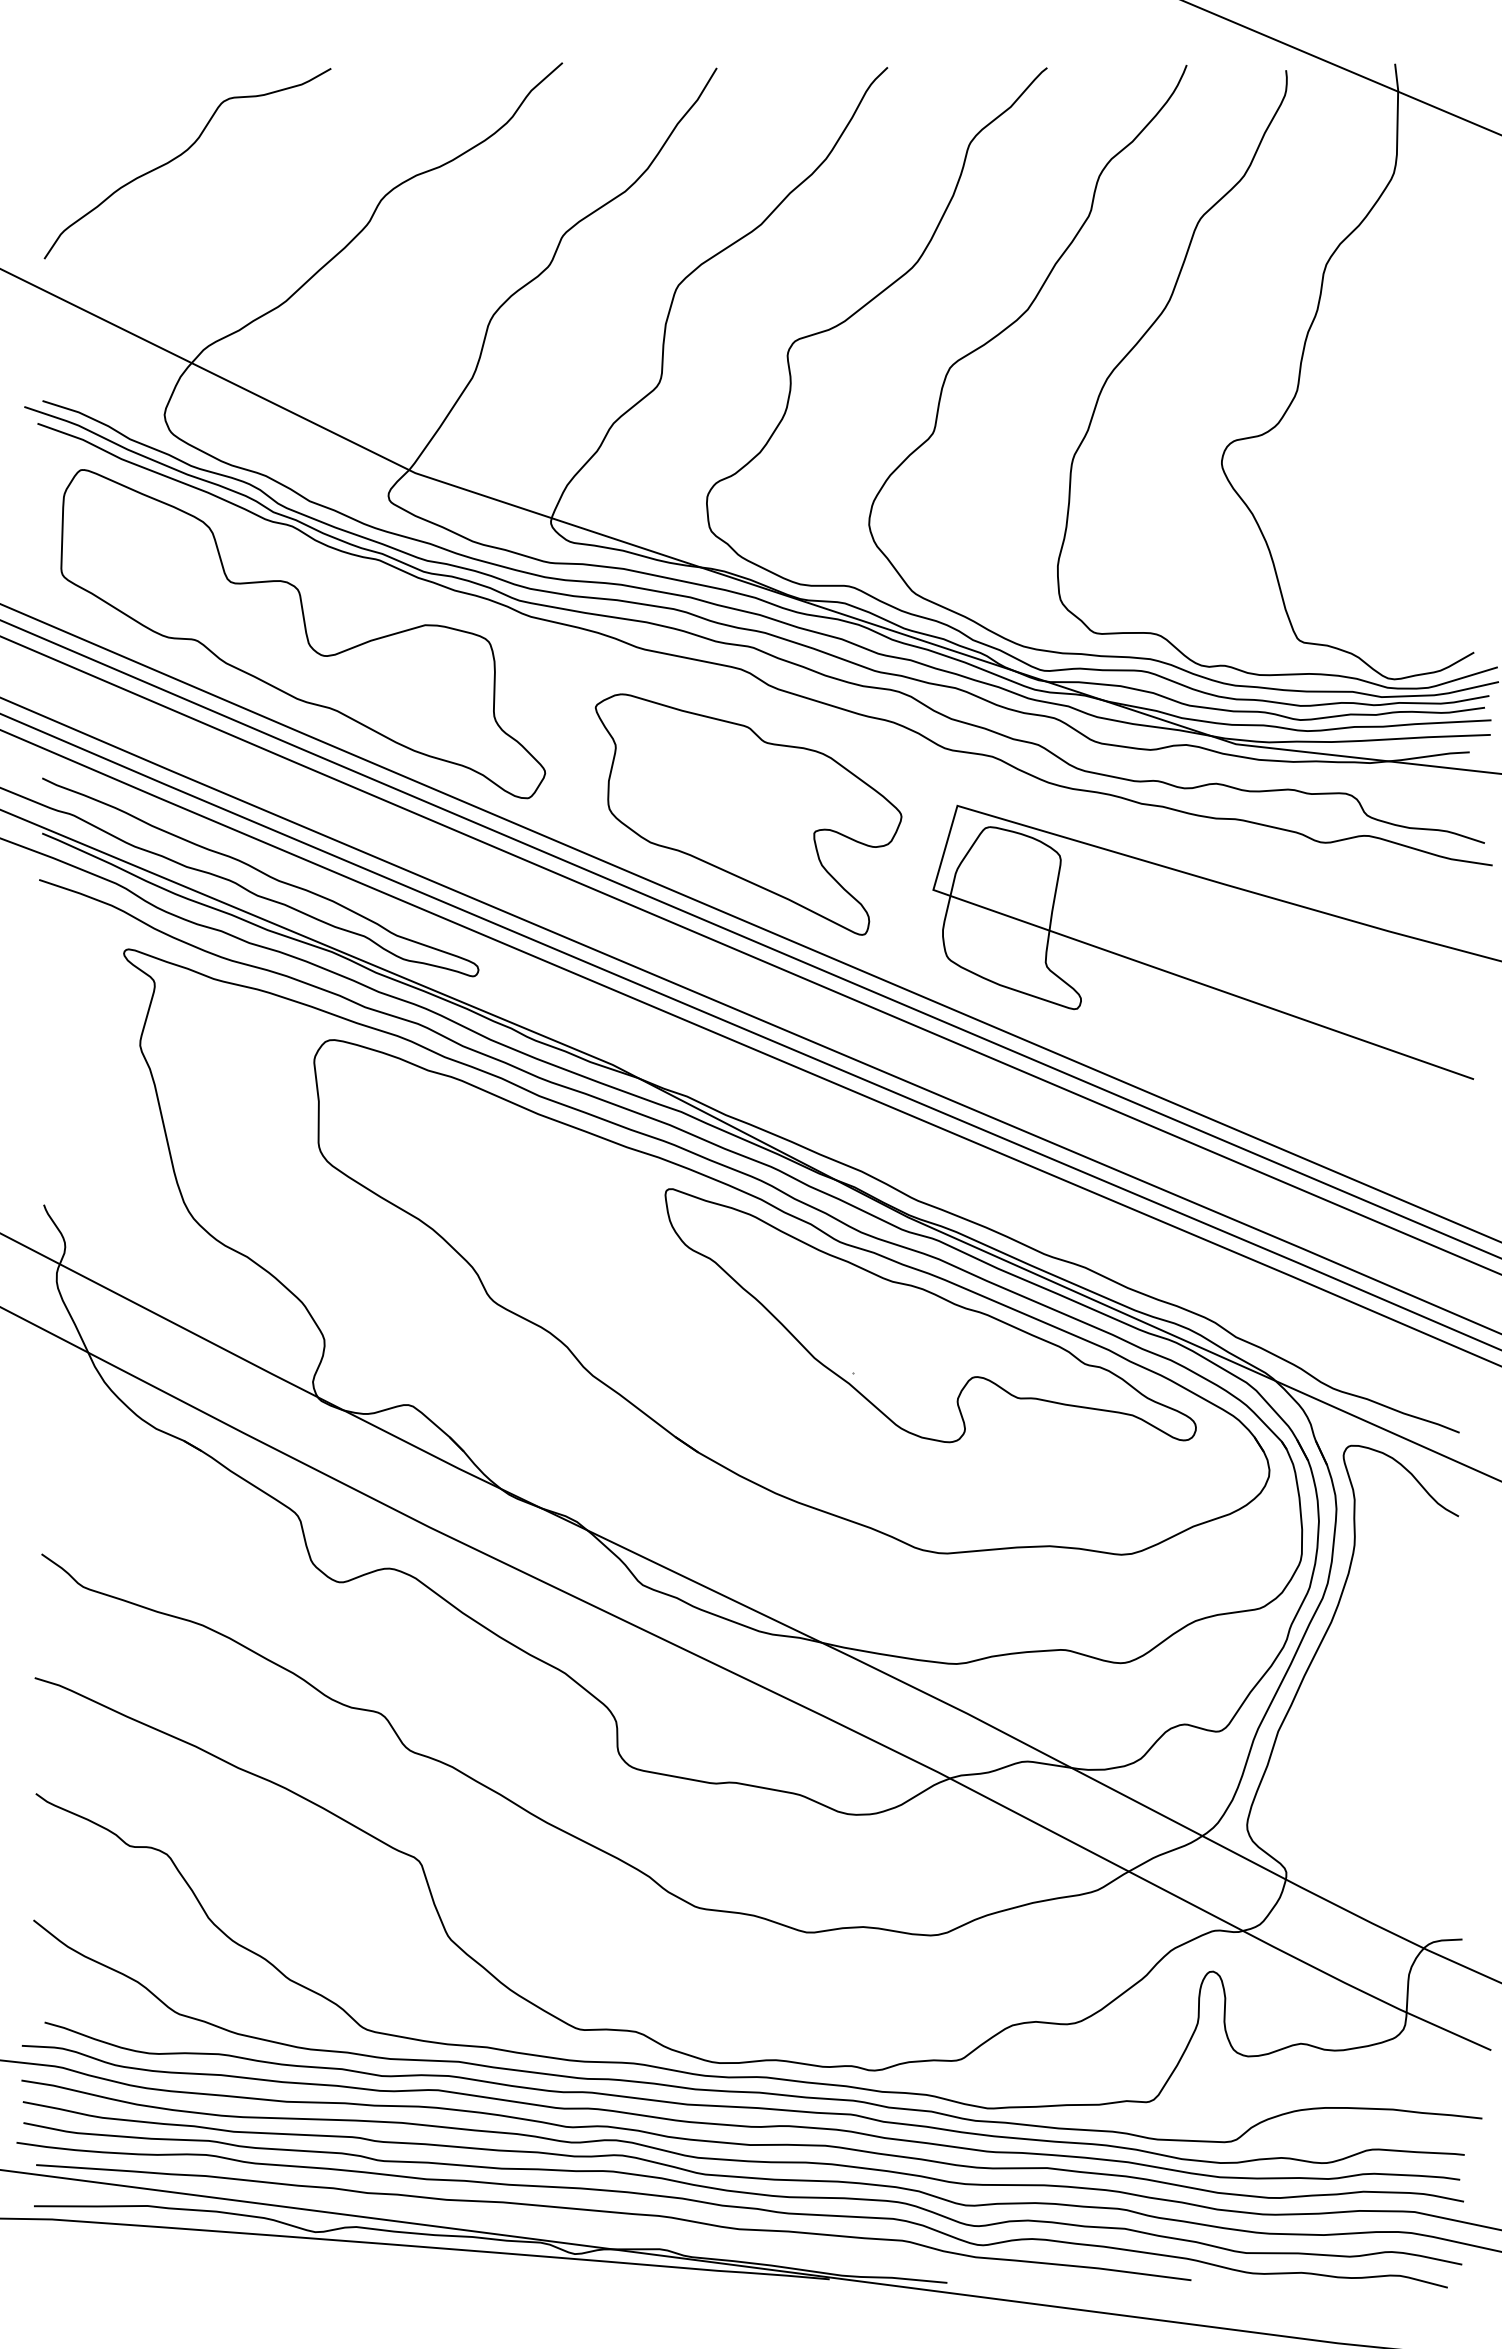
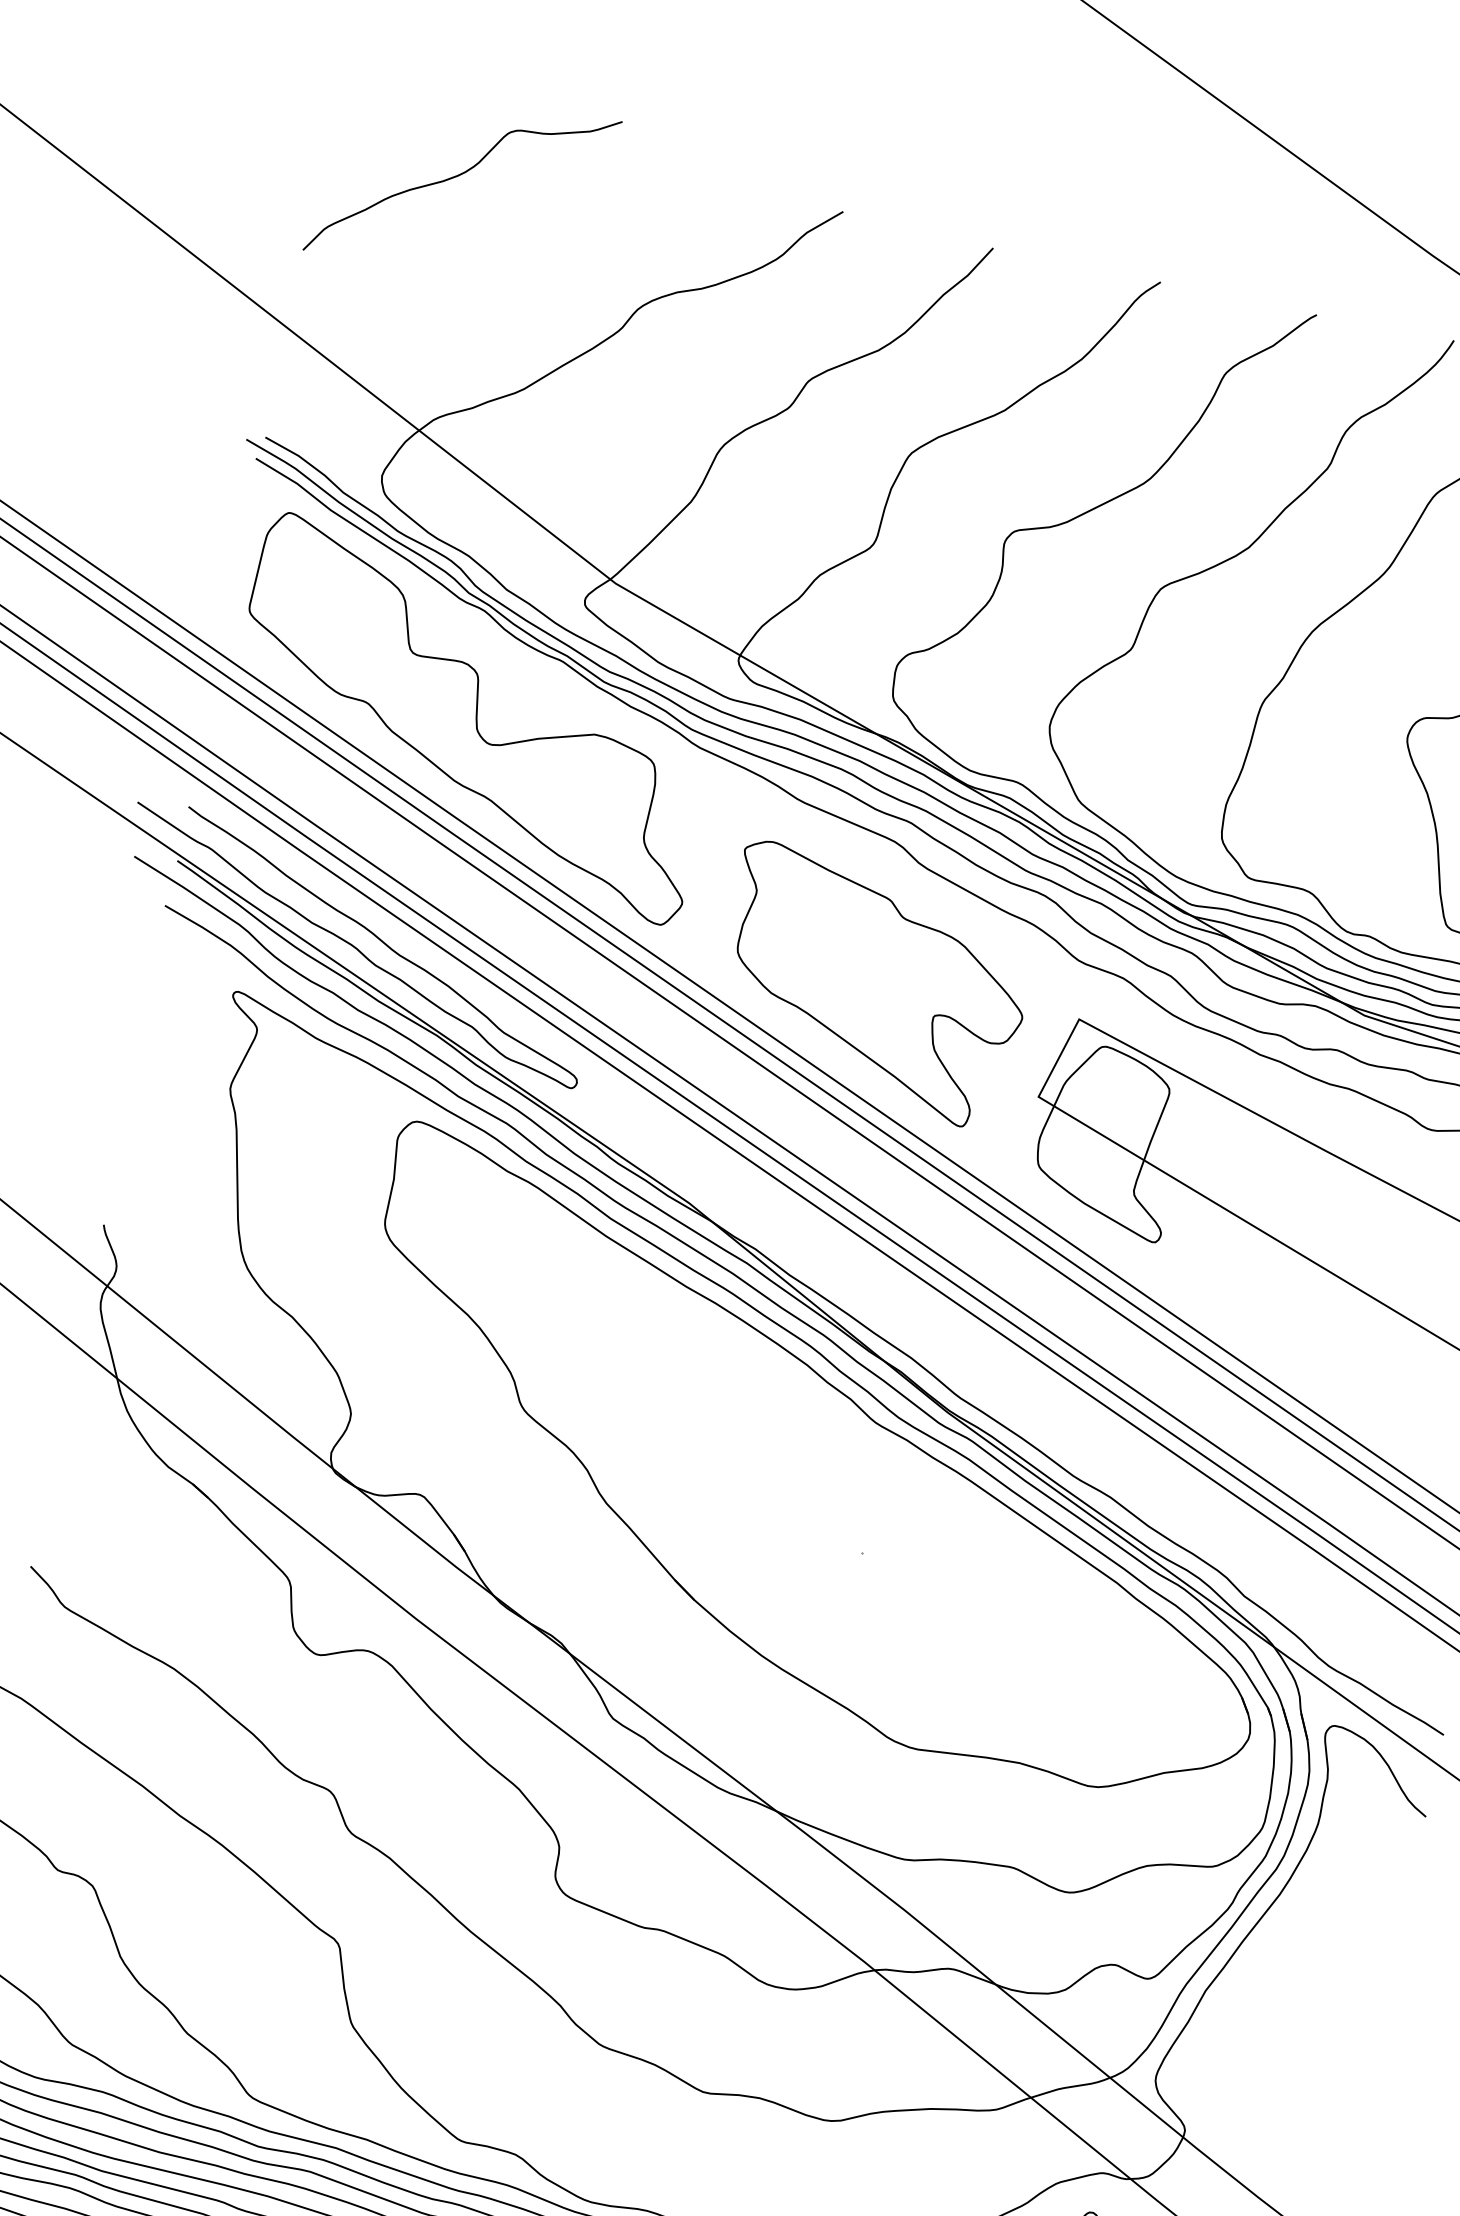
curve: (180, 156) -> (457, 177), moved
part: (930, 1315) -> (949, 1512), removed

